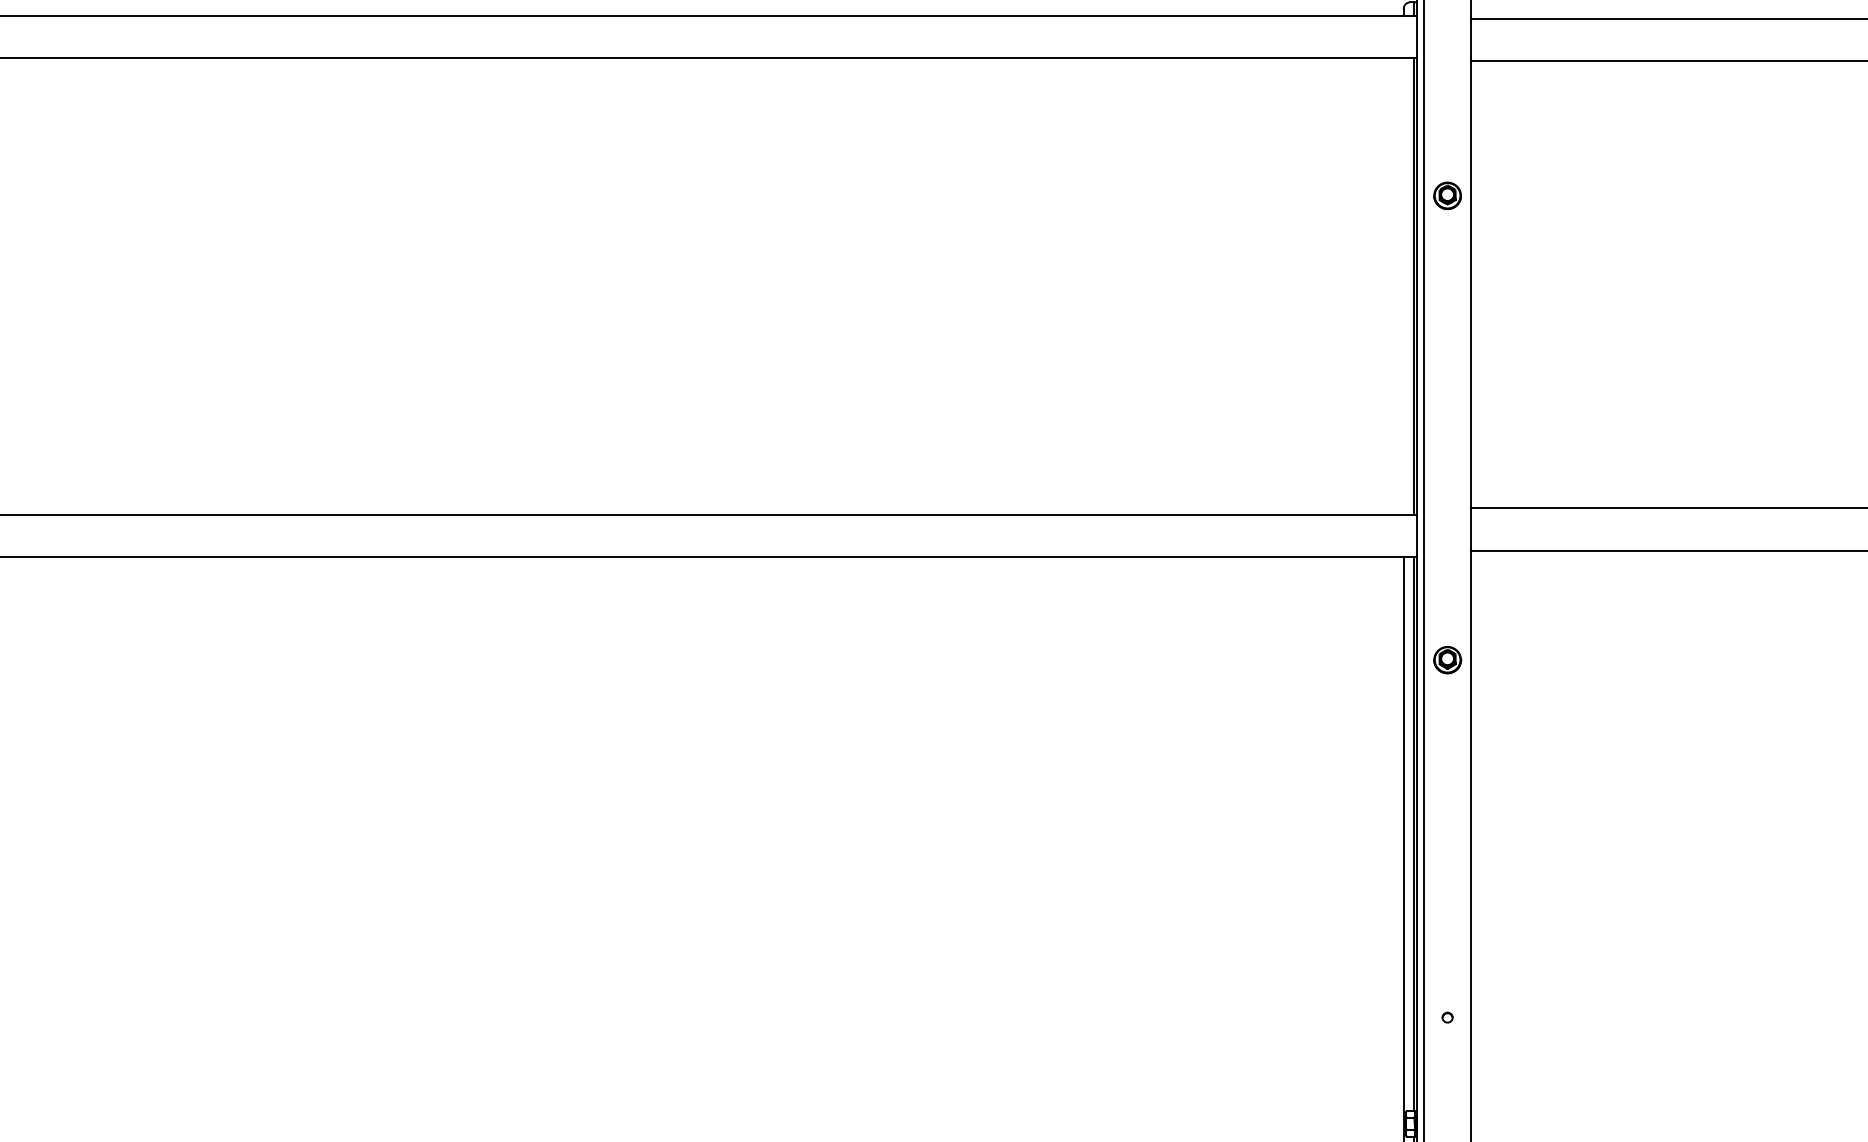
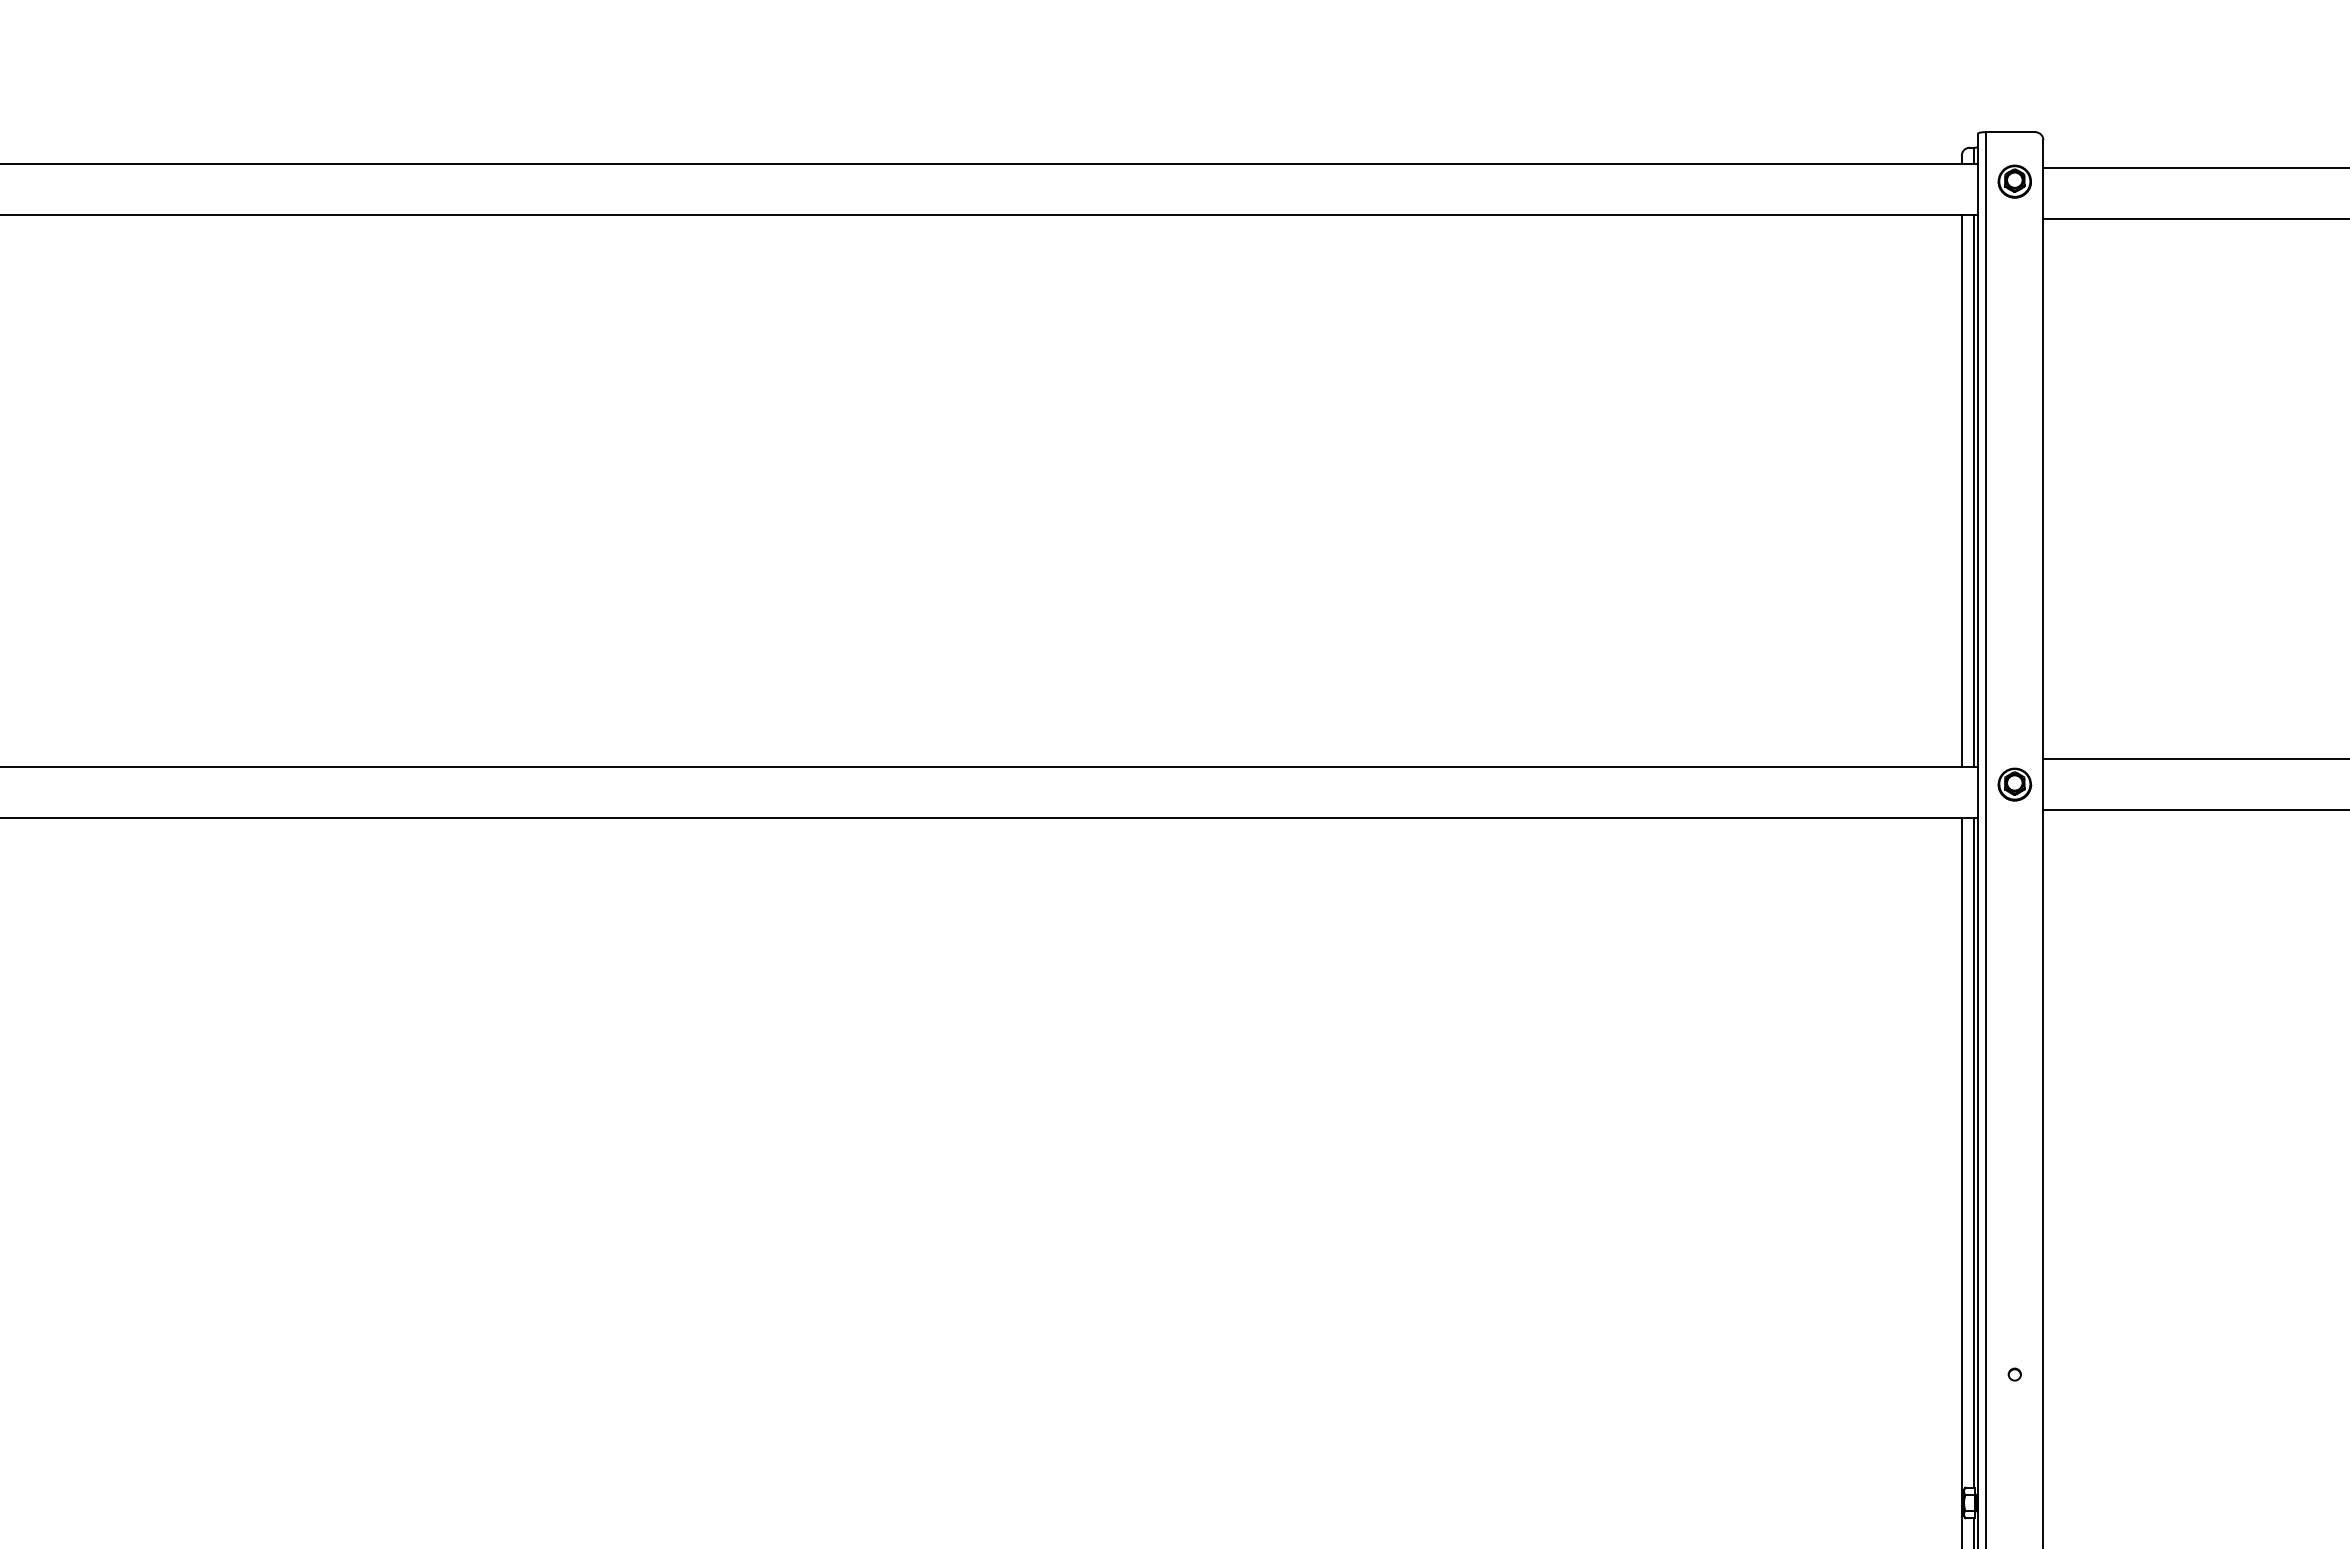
part: (1447, 195) -> (2014, 181), moved
line: (1403, 285) -> (1961, 490), added
part: (1447, 660) -> (2014, 784), moved

